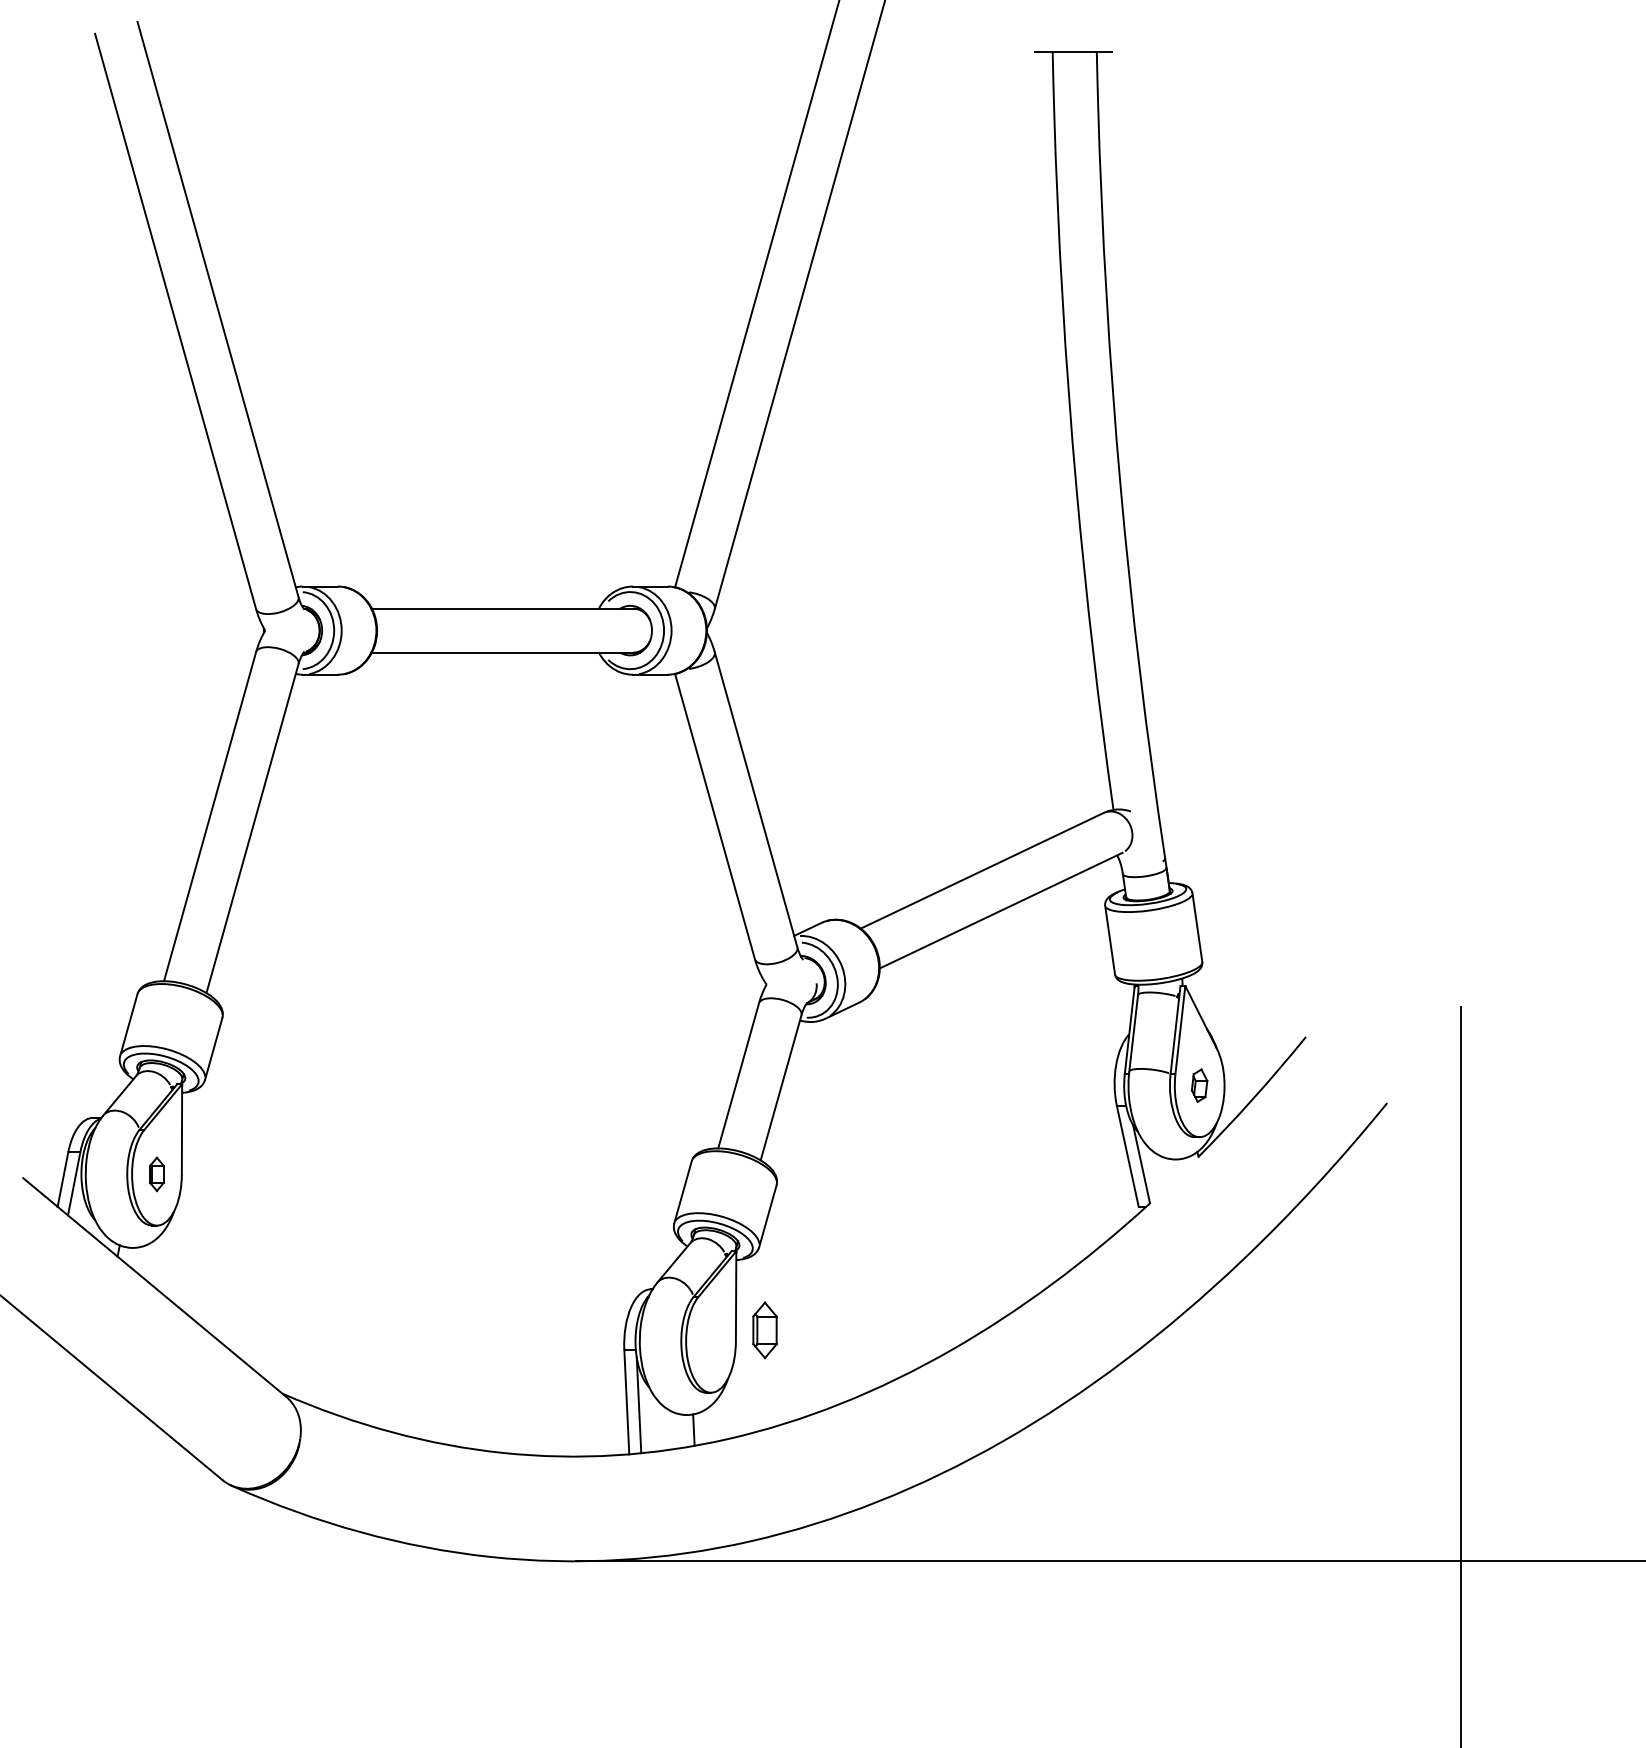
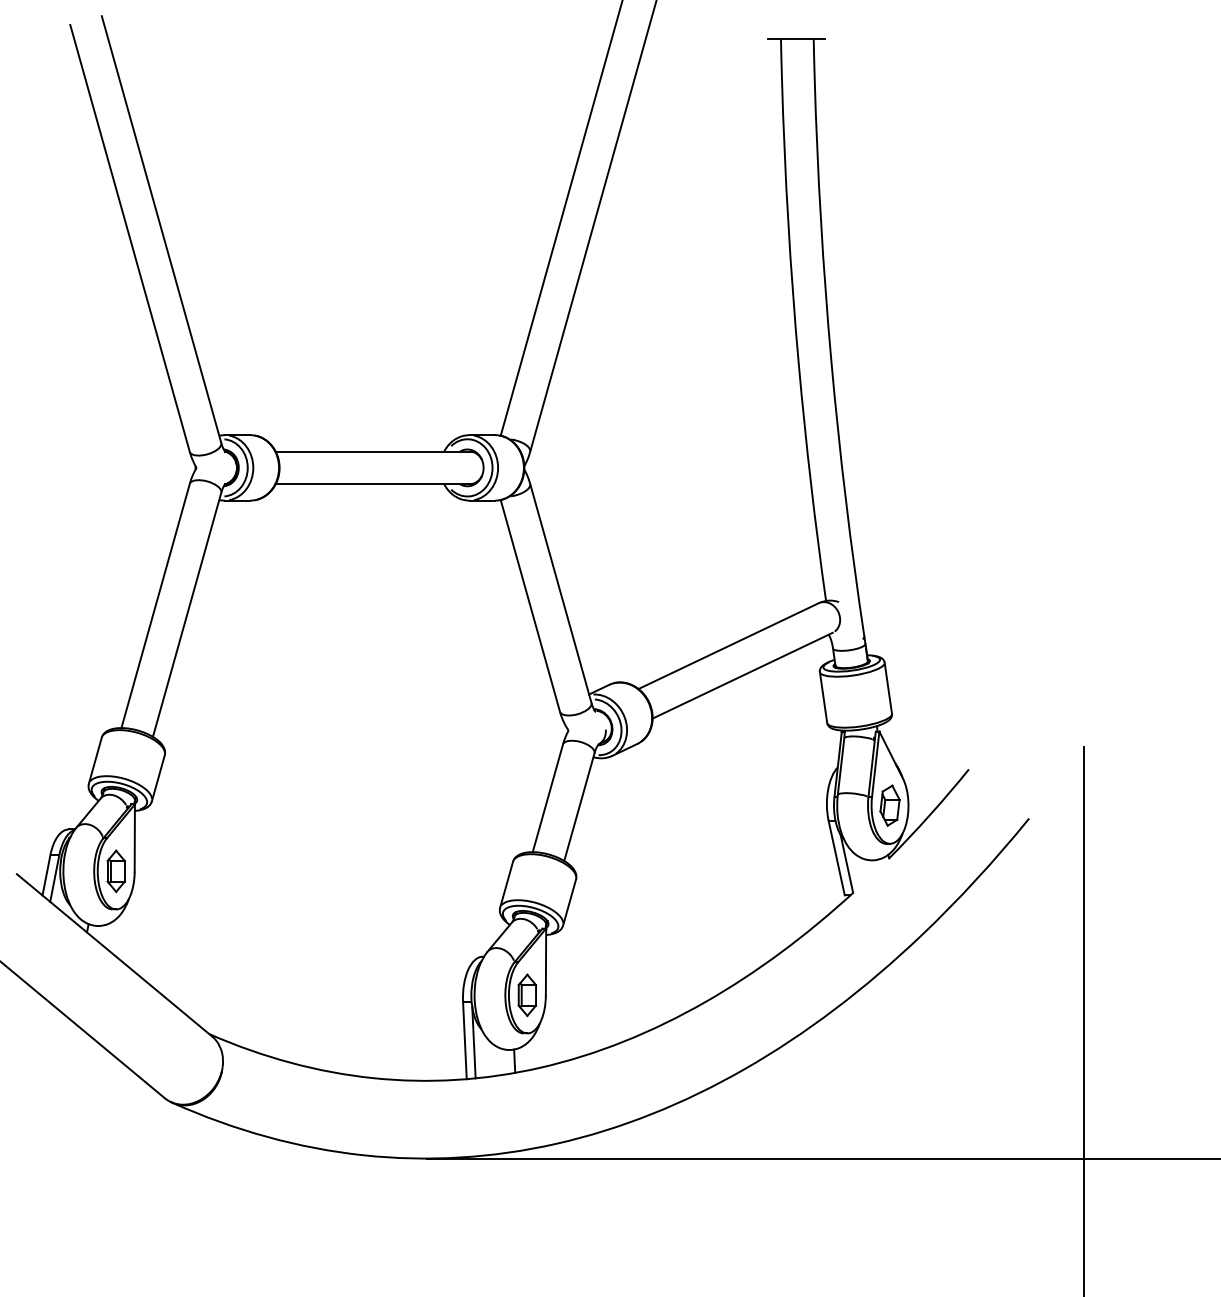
part: (1199, 1085) -> (889, 805), size x1.67
part: (156, 1174) -> (115, 871), size x1.67
part: (764, 1330) -> (527, 995), moved

